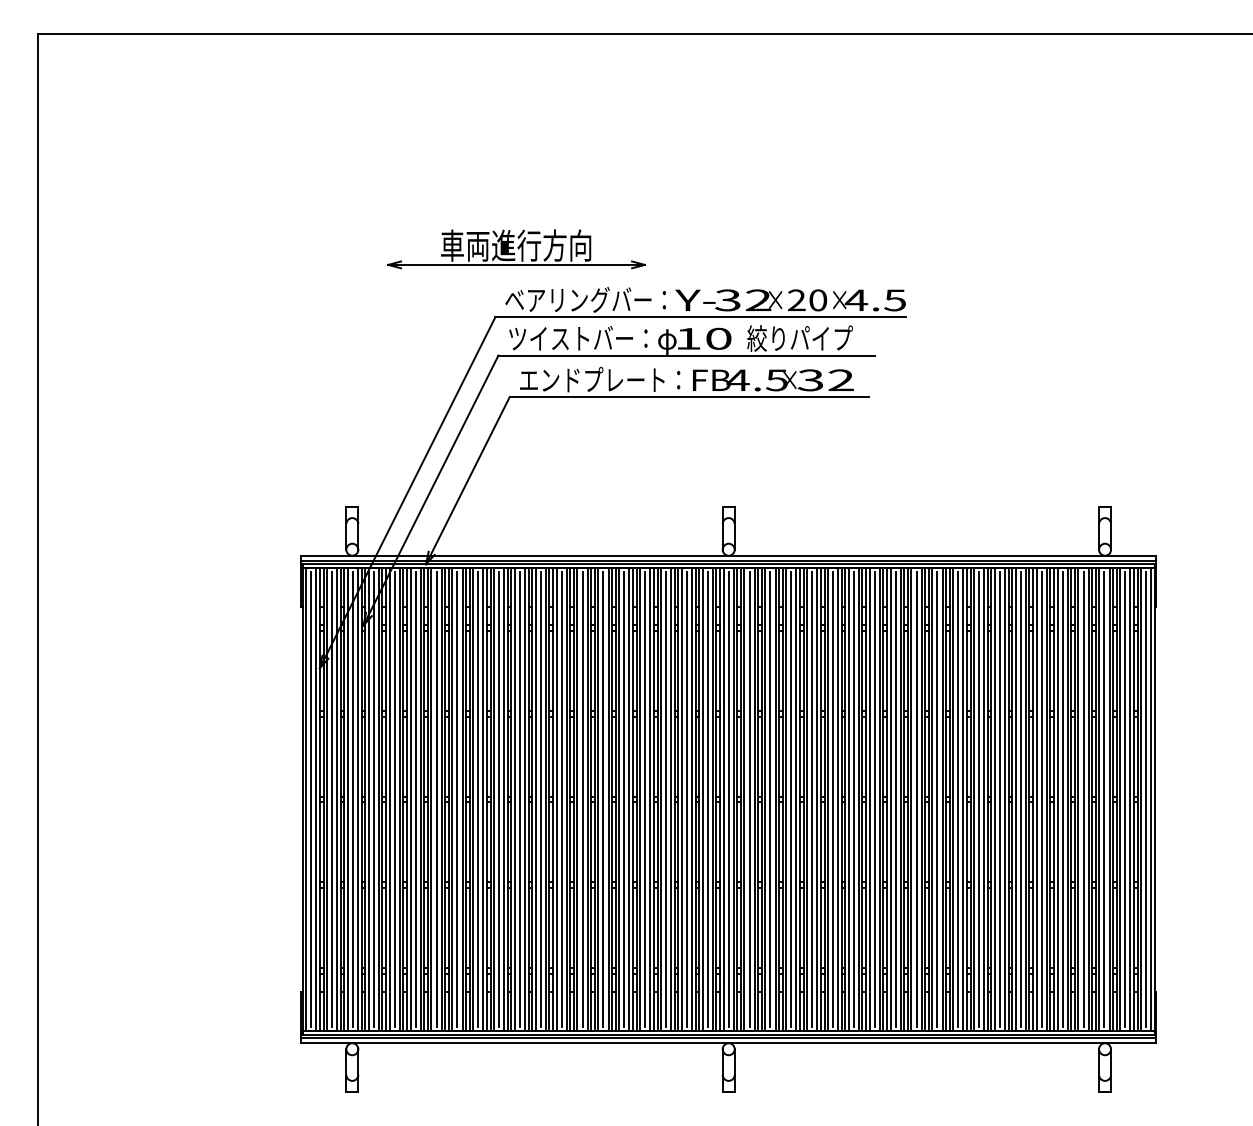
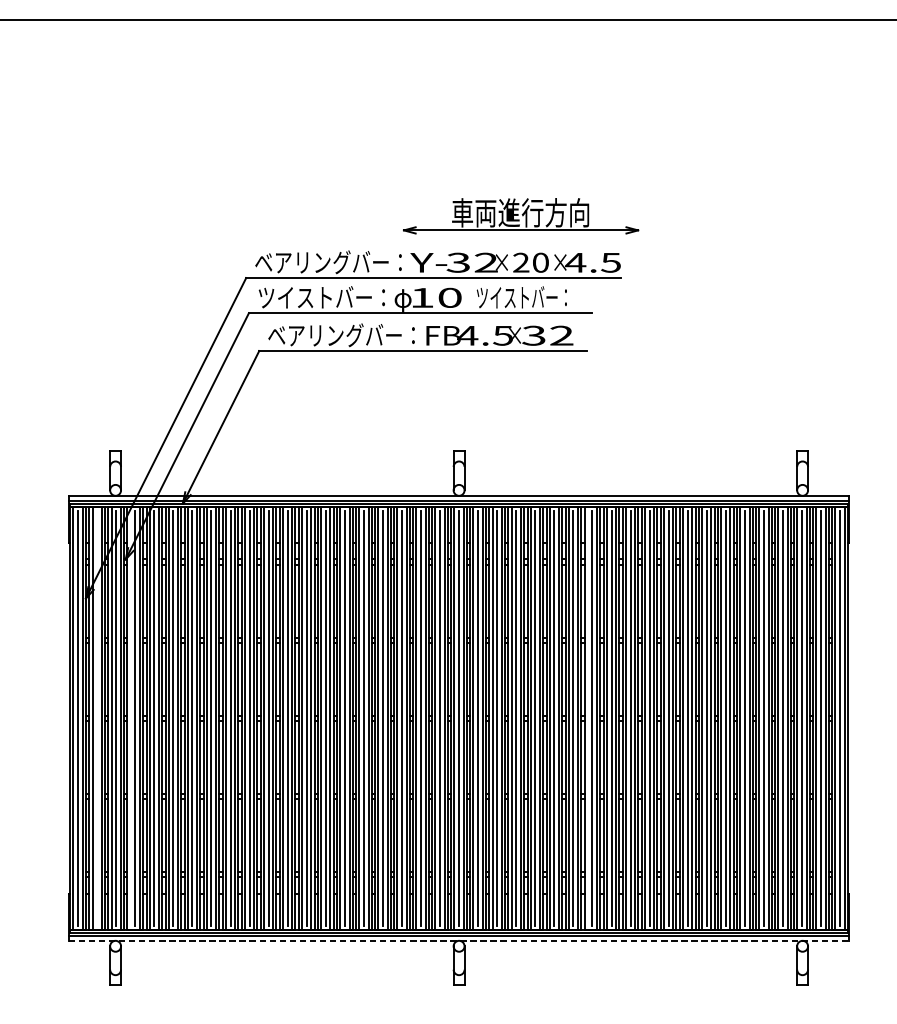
part: (516, 249) -> (520, 216), moved
text: (799, 338) -> (523, 297), 絞りパイプ -> ツイストバー：
text: (592, 379) -> (334, 335), エンドプレート： -> ベアリングバー：
line: (332, 799) -> (97, 718), removed
line: (368, 799) -> (130, 718), removed
line: (869, 799) -> (587, 718), removed
line: (728, 1043) -> (458, 941), solid -> dashed

